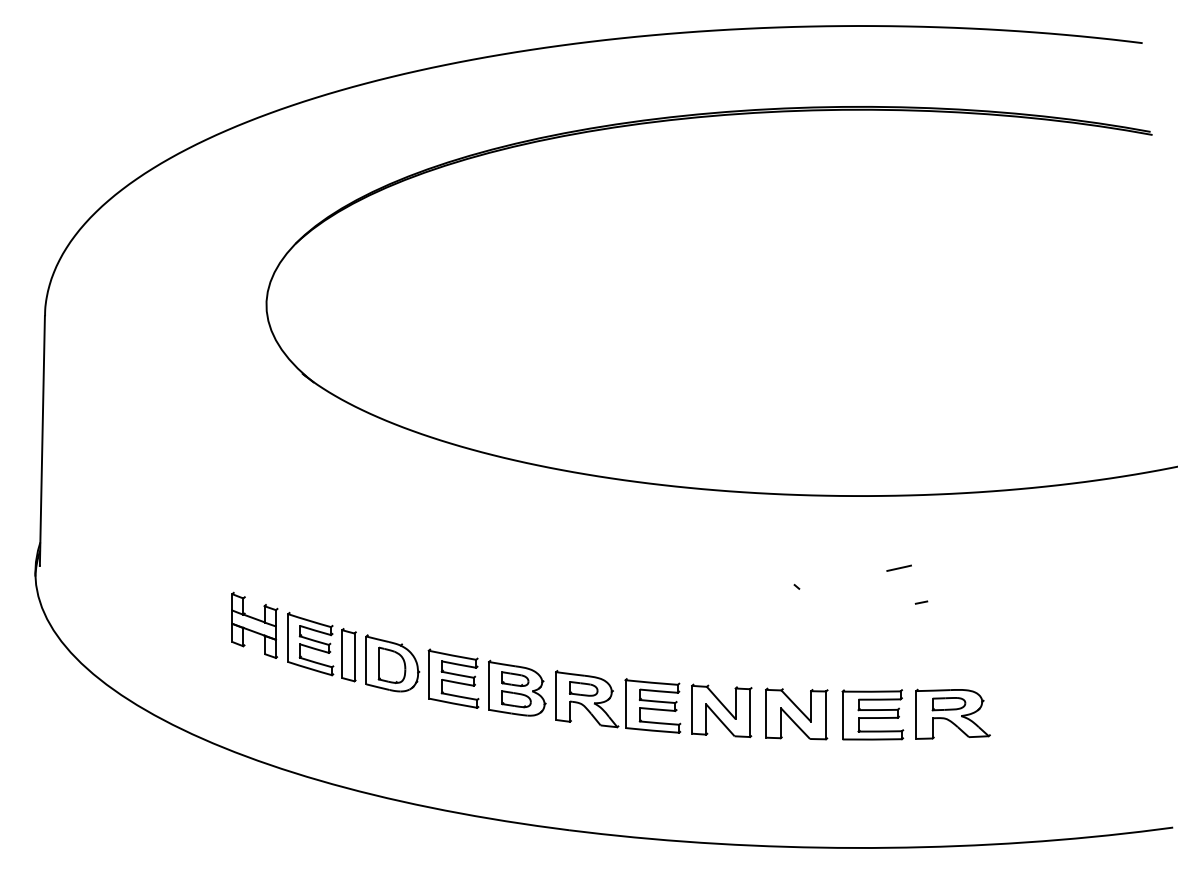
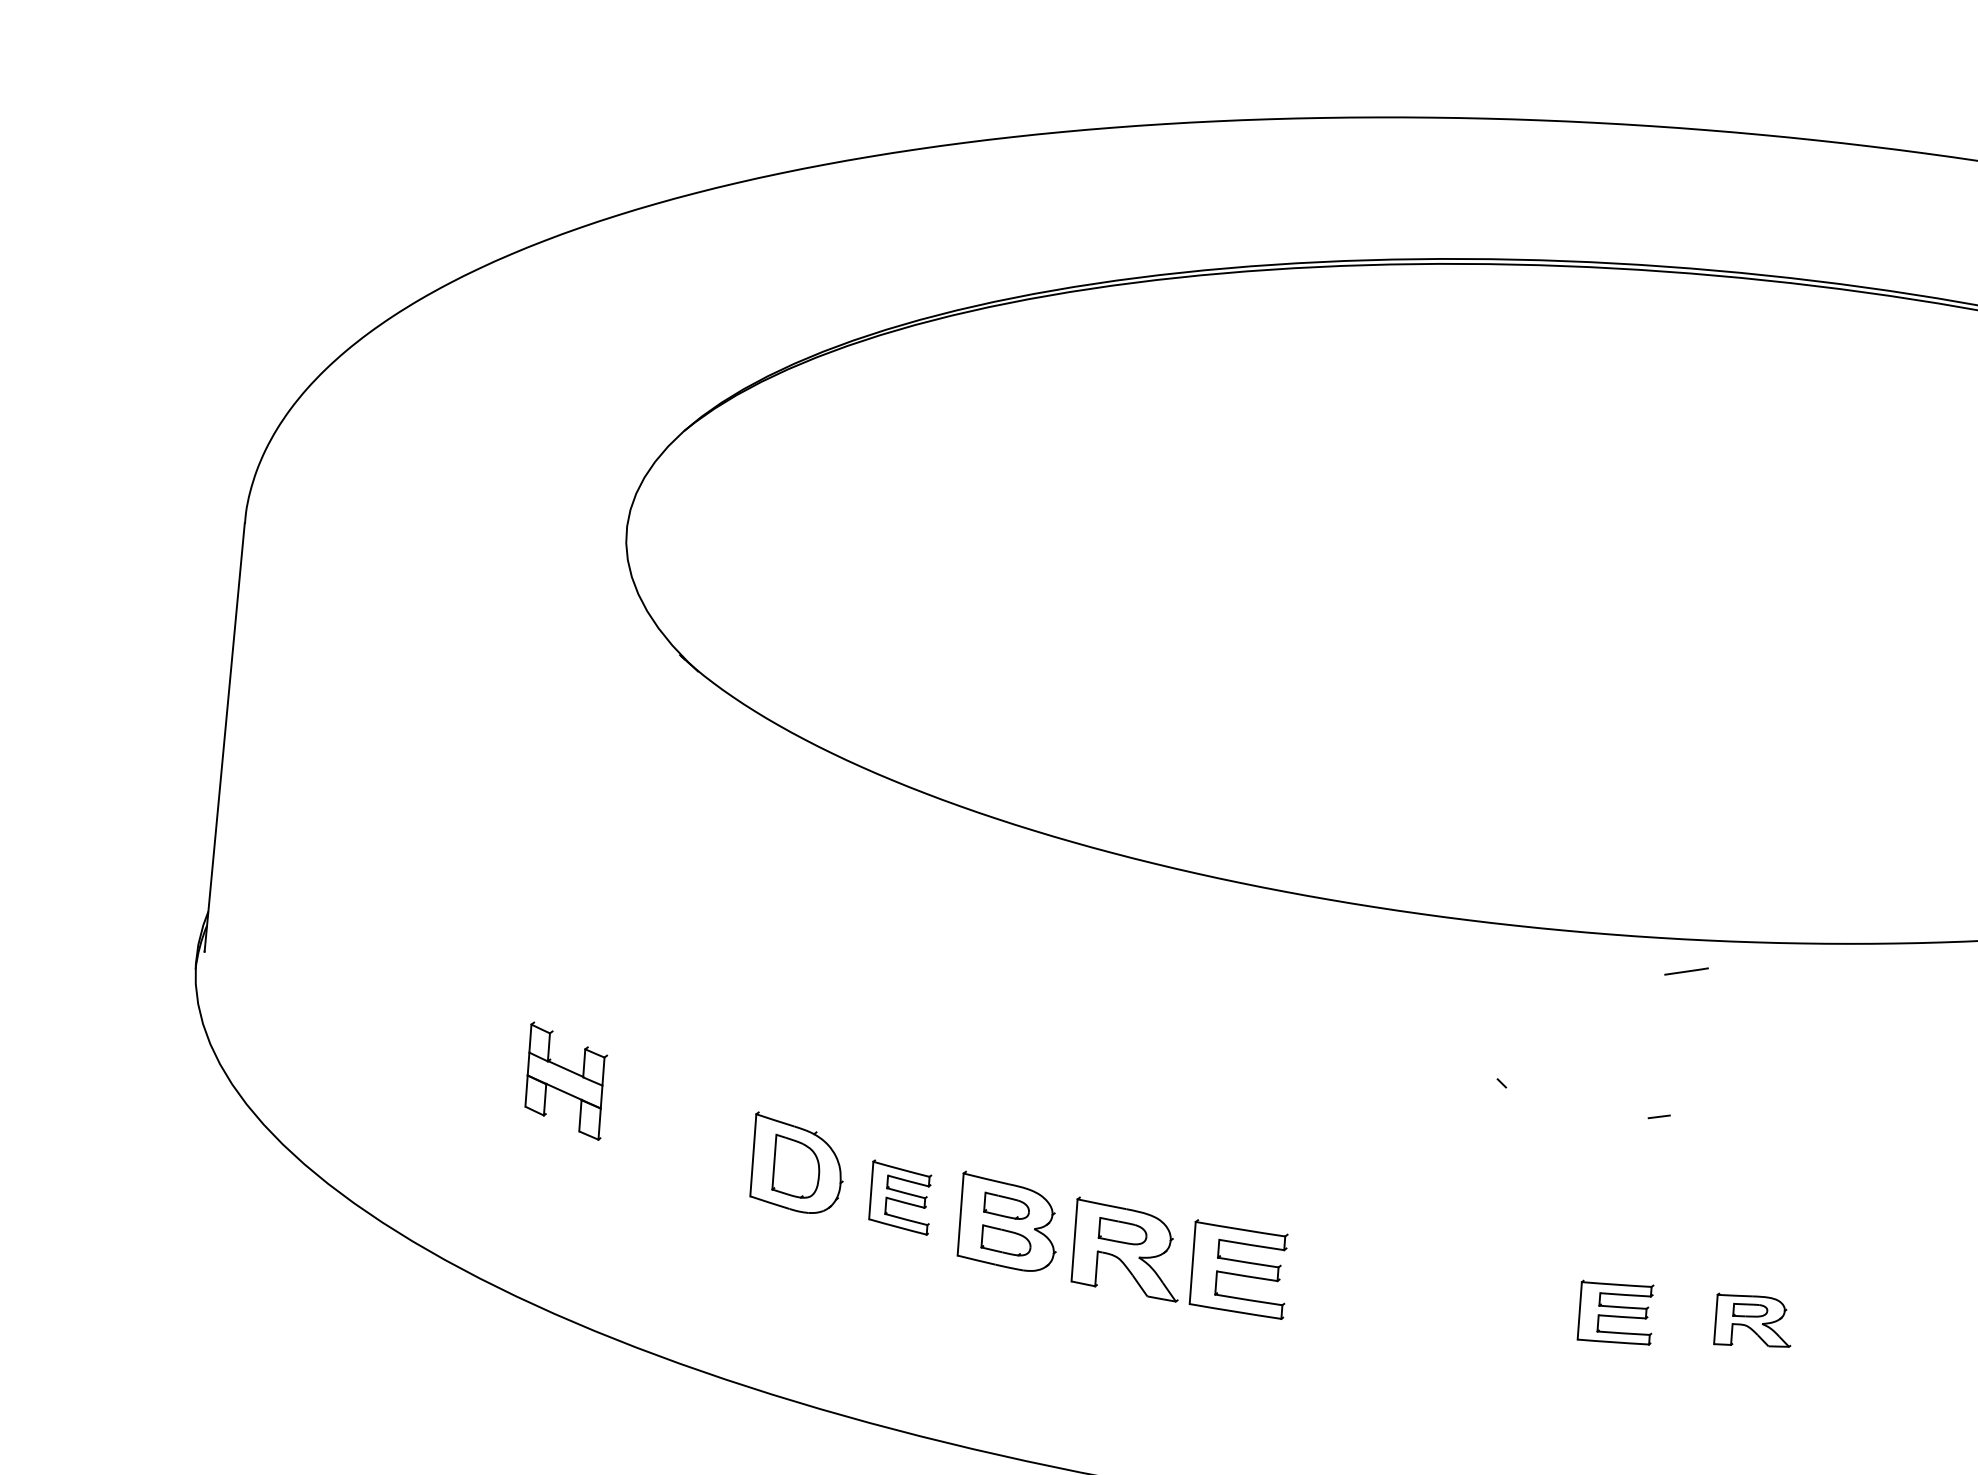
line: (898, 567) -> (1685, 970), moved
line: (921, 602) -> (1659, 1116), moved
part: (321, 646) -> (677, 1125), removed
part: (453, 678) -> (900, 1197), size x0.7
part: (721, 710) -> (1356, 1286), removed
part: (796, 713) -> (1485, 1300), removed
part: (952, 713) -> (1753, 1320), size x0.6
part: (872, 714) -> (1615, 1311), size x0.7

